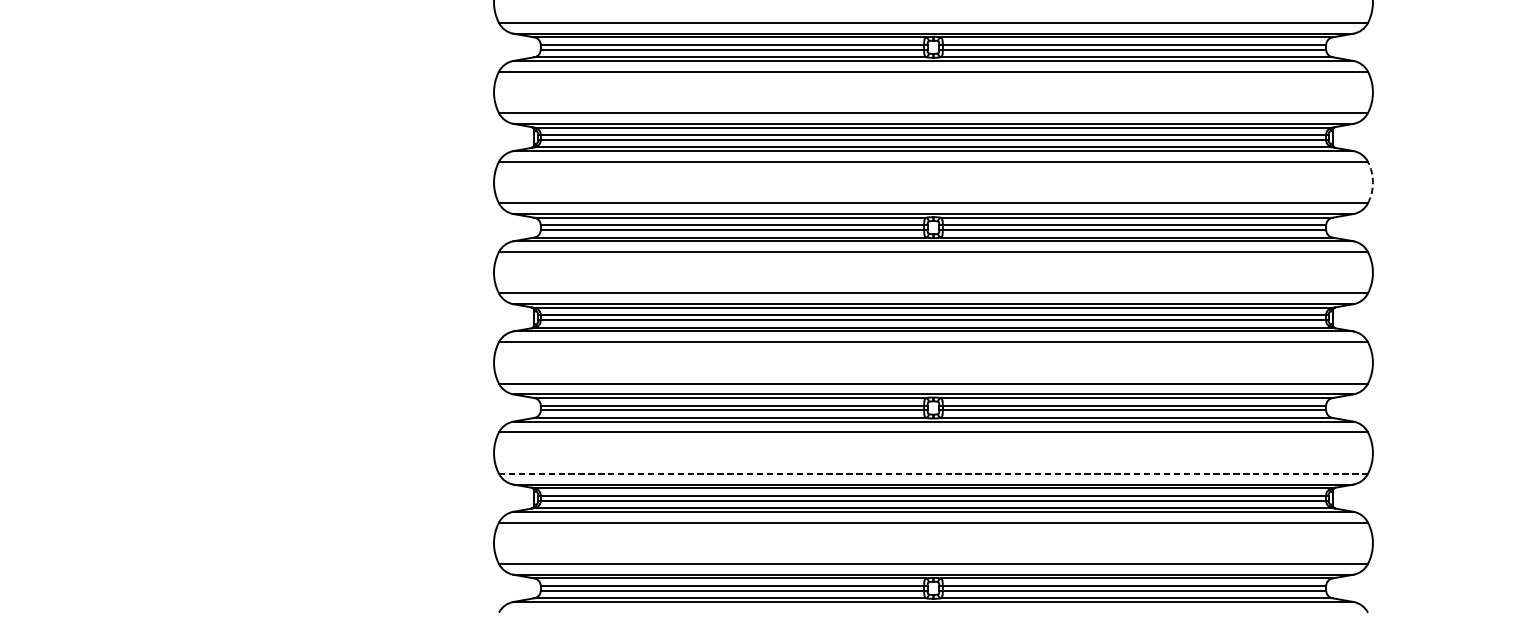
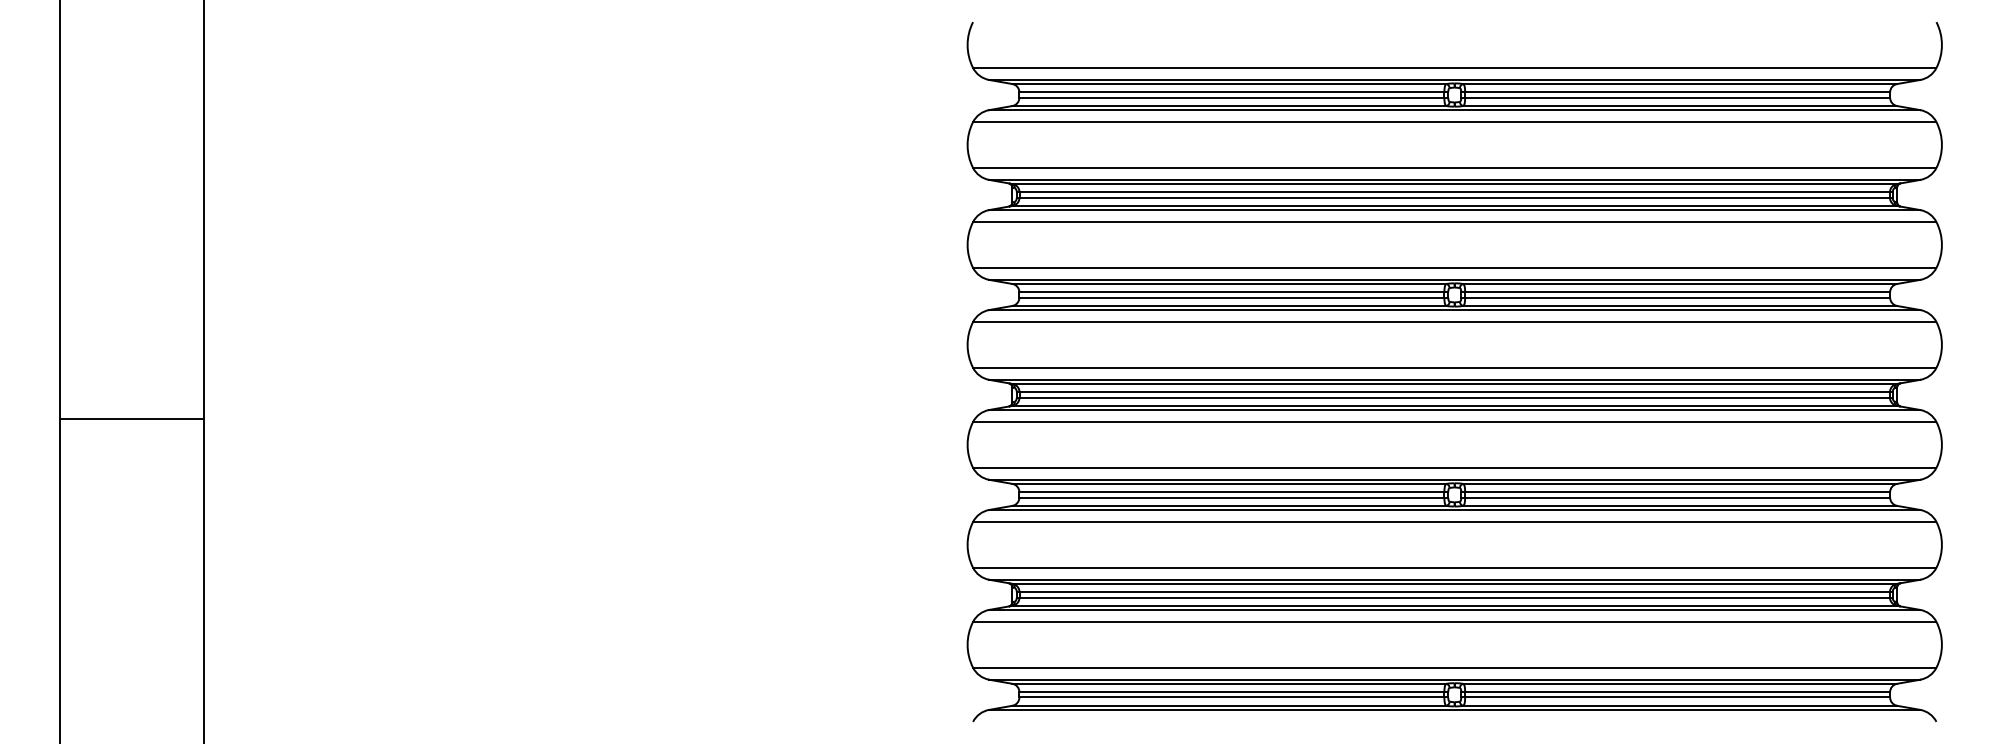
arc: (1372, 182) -> (1941, 244), dashed -> solid
line: (933, 473) -> (1454, 567), dashed -> solid

